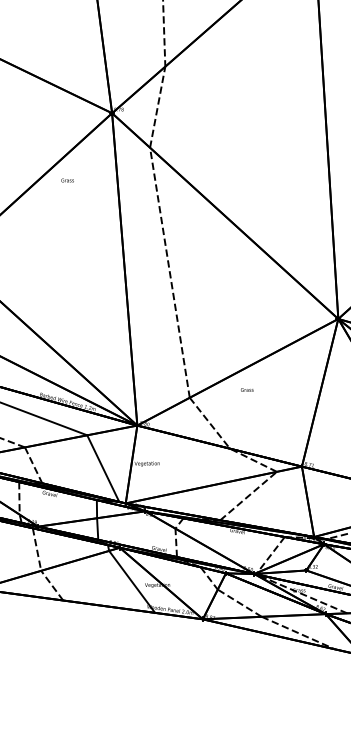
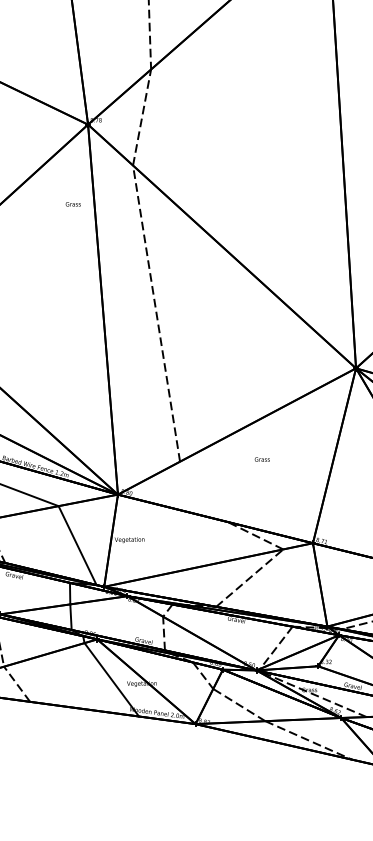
text: (67, 180) -> (73, 204), moved
text: (247, 389) -> (262, 458), moved
line: (209, 422) -> (203, 490), removed

